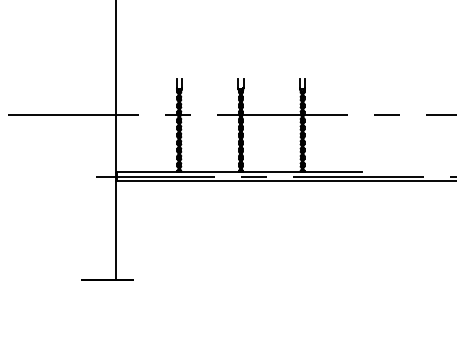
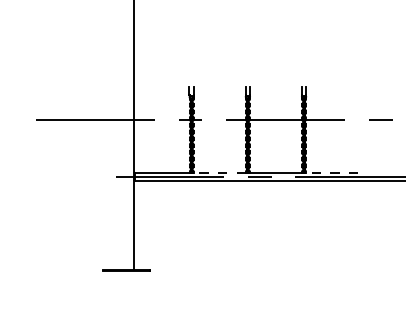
line: (210, 172) -> (220, 172), solid -> dashed
line: (333, 172) -> (332, 172), solid -> dashed

